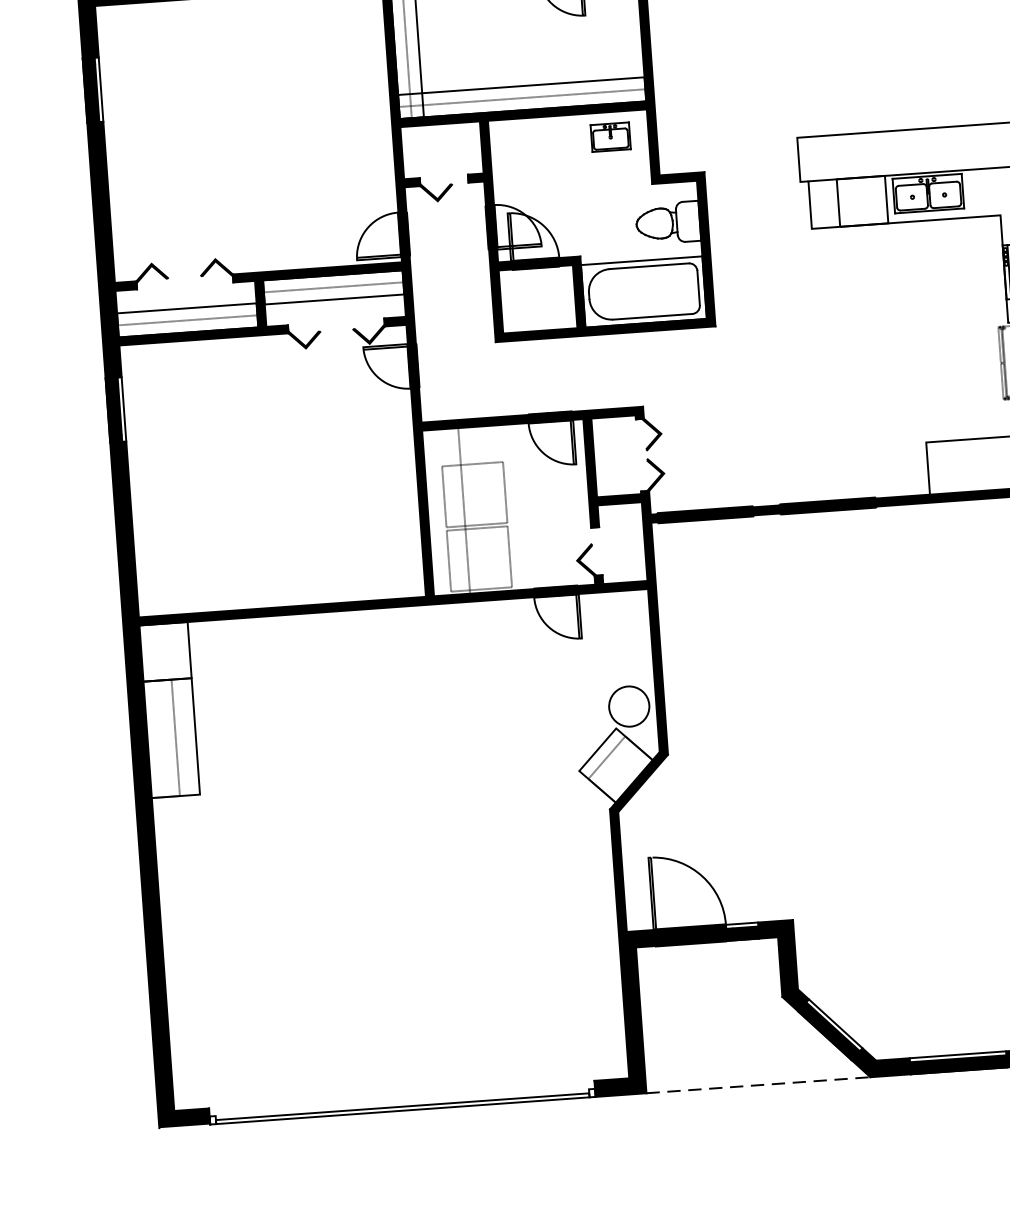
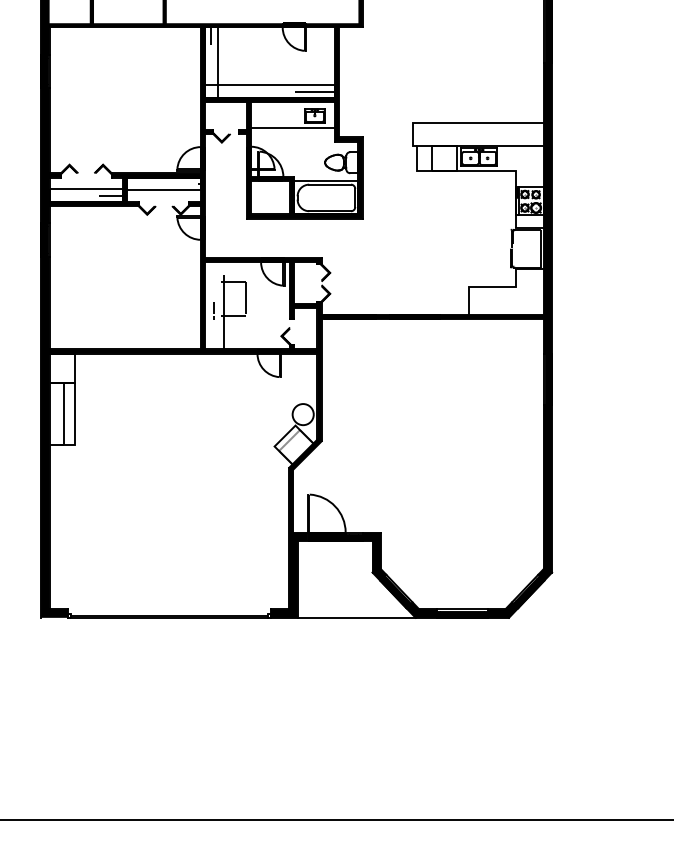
line: (569, 162) -> (292, 127), added
line: (758, 1084) -> (356, 617), dashed -> solid

